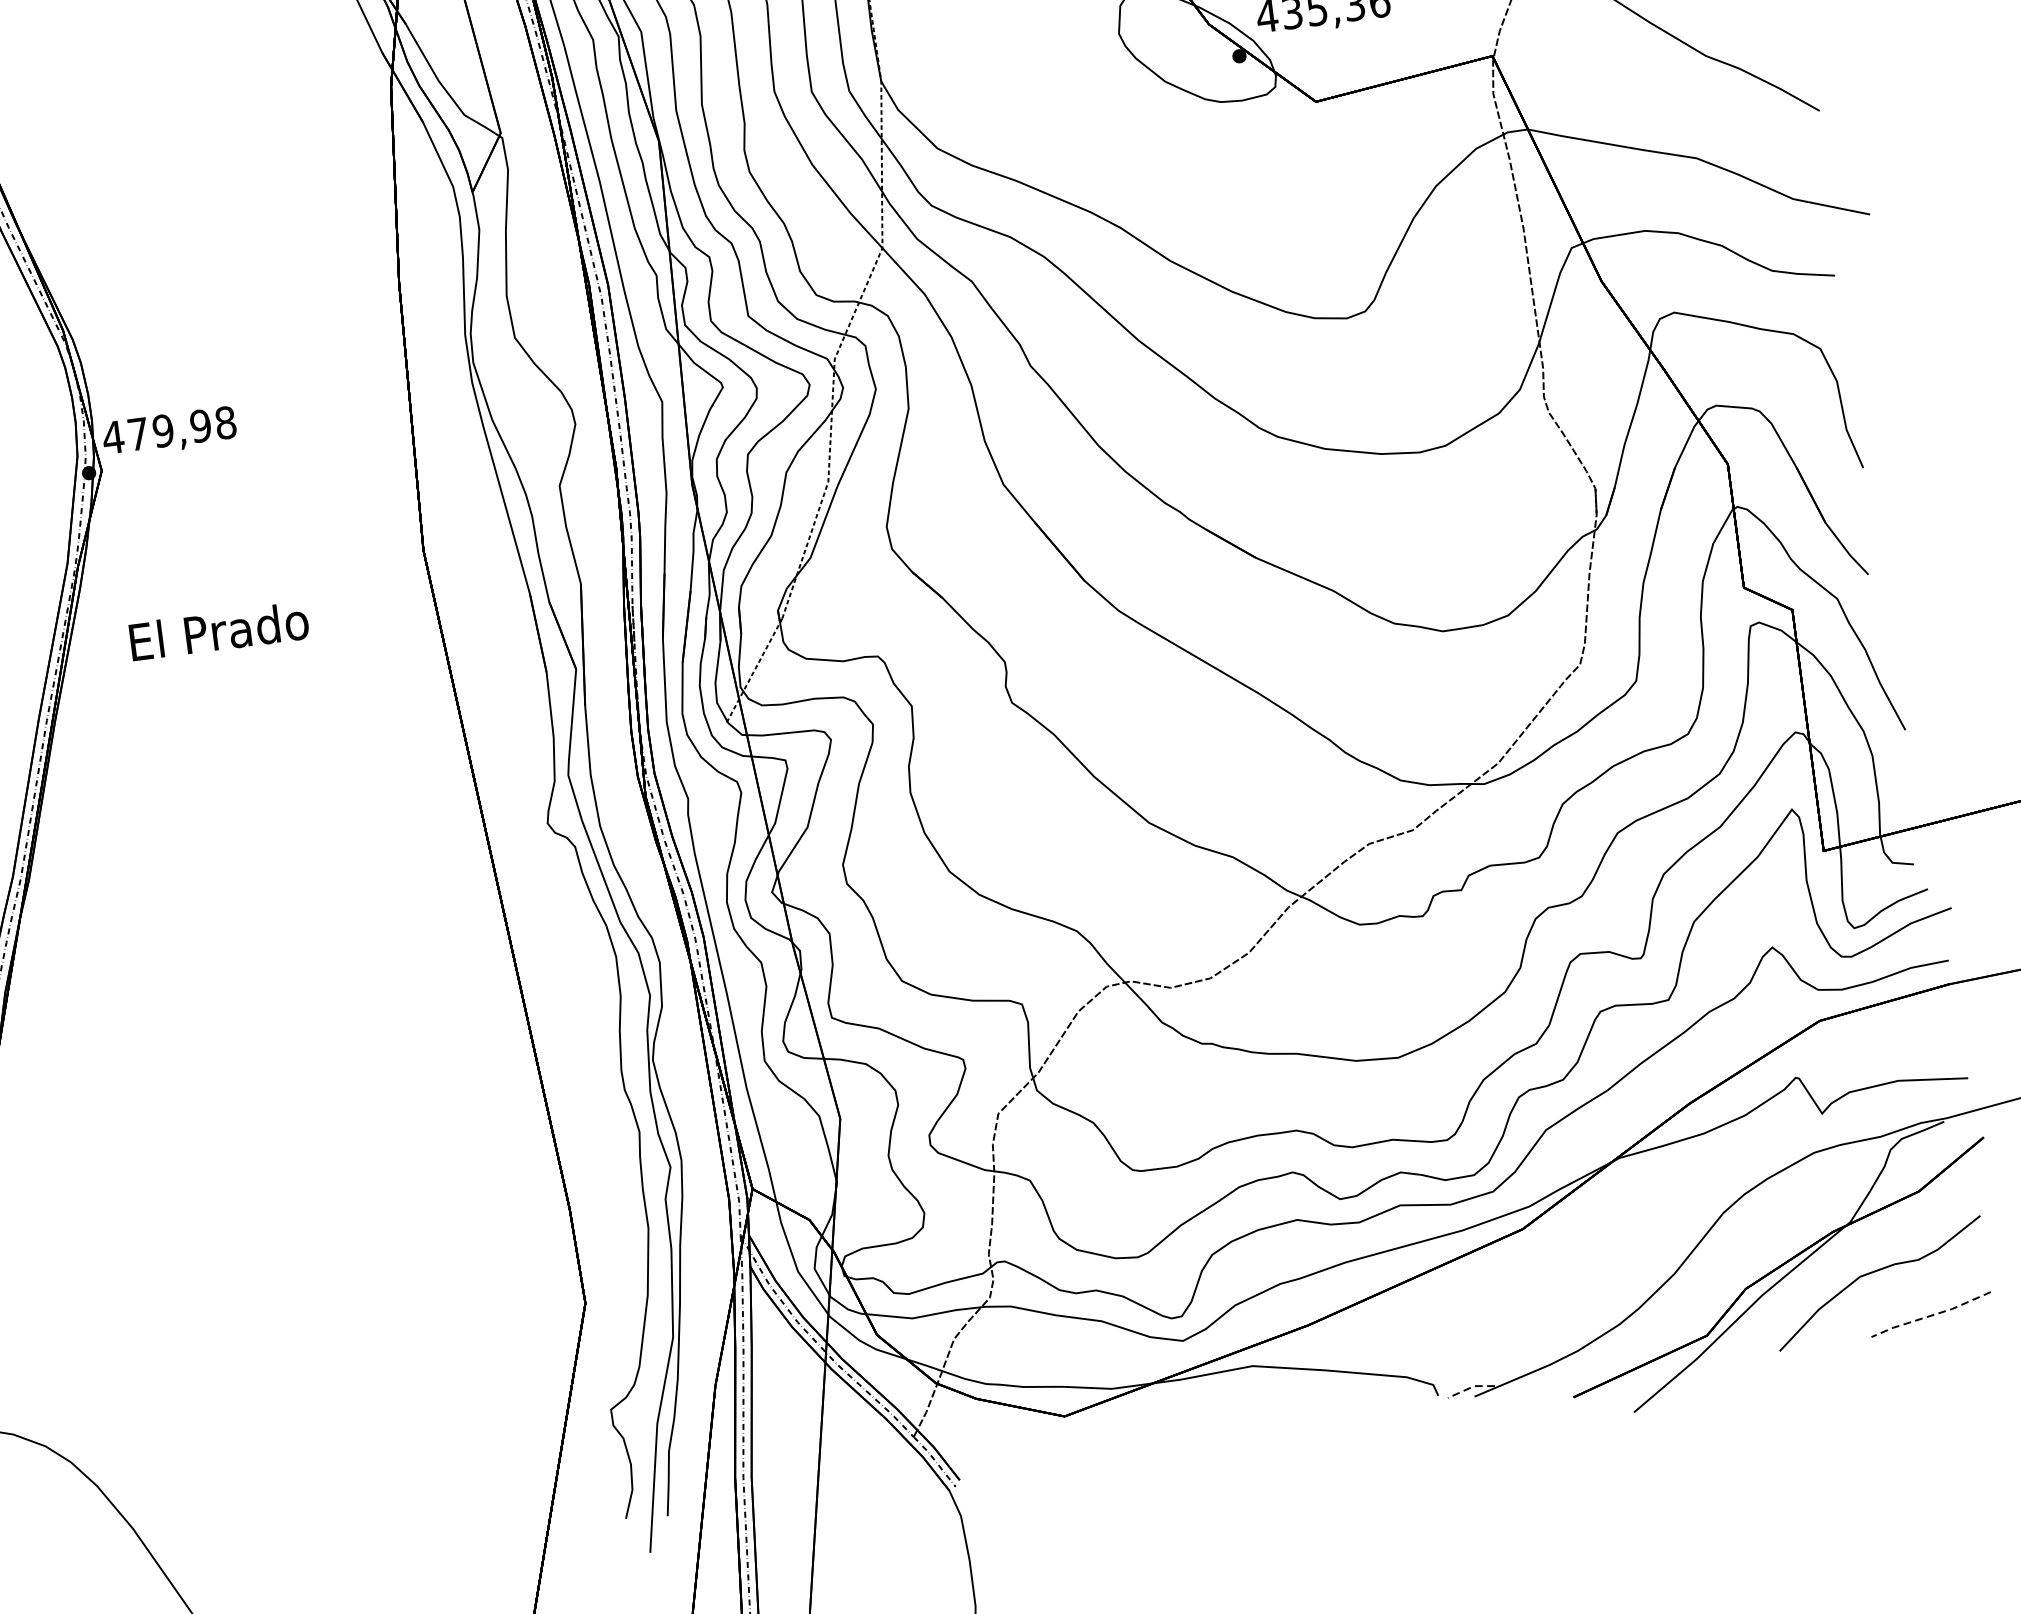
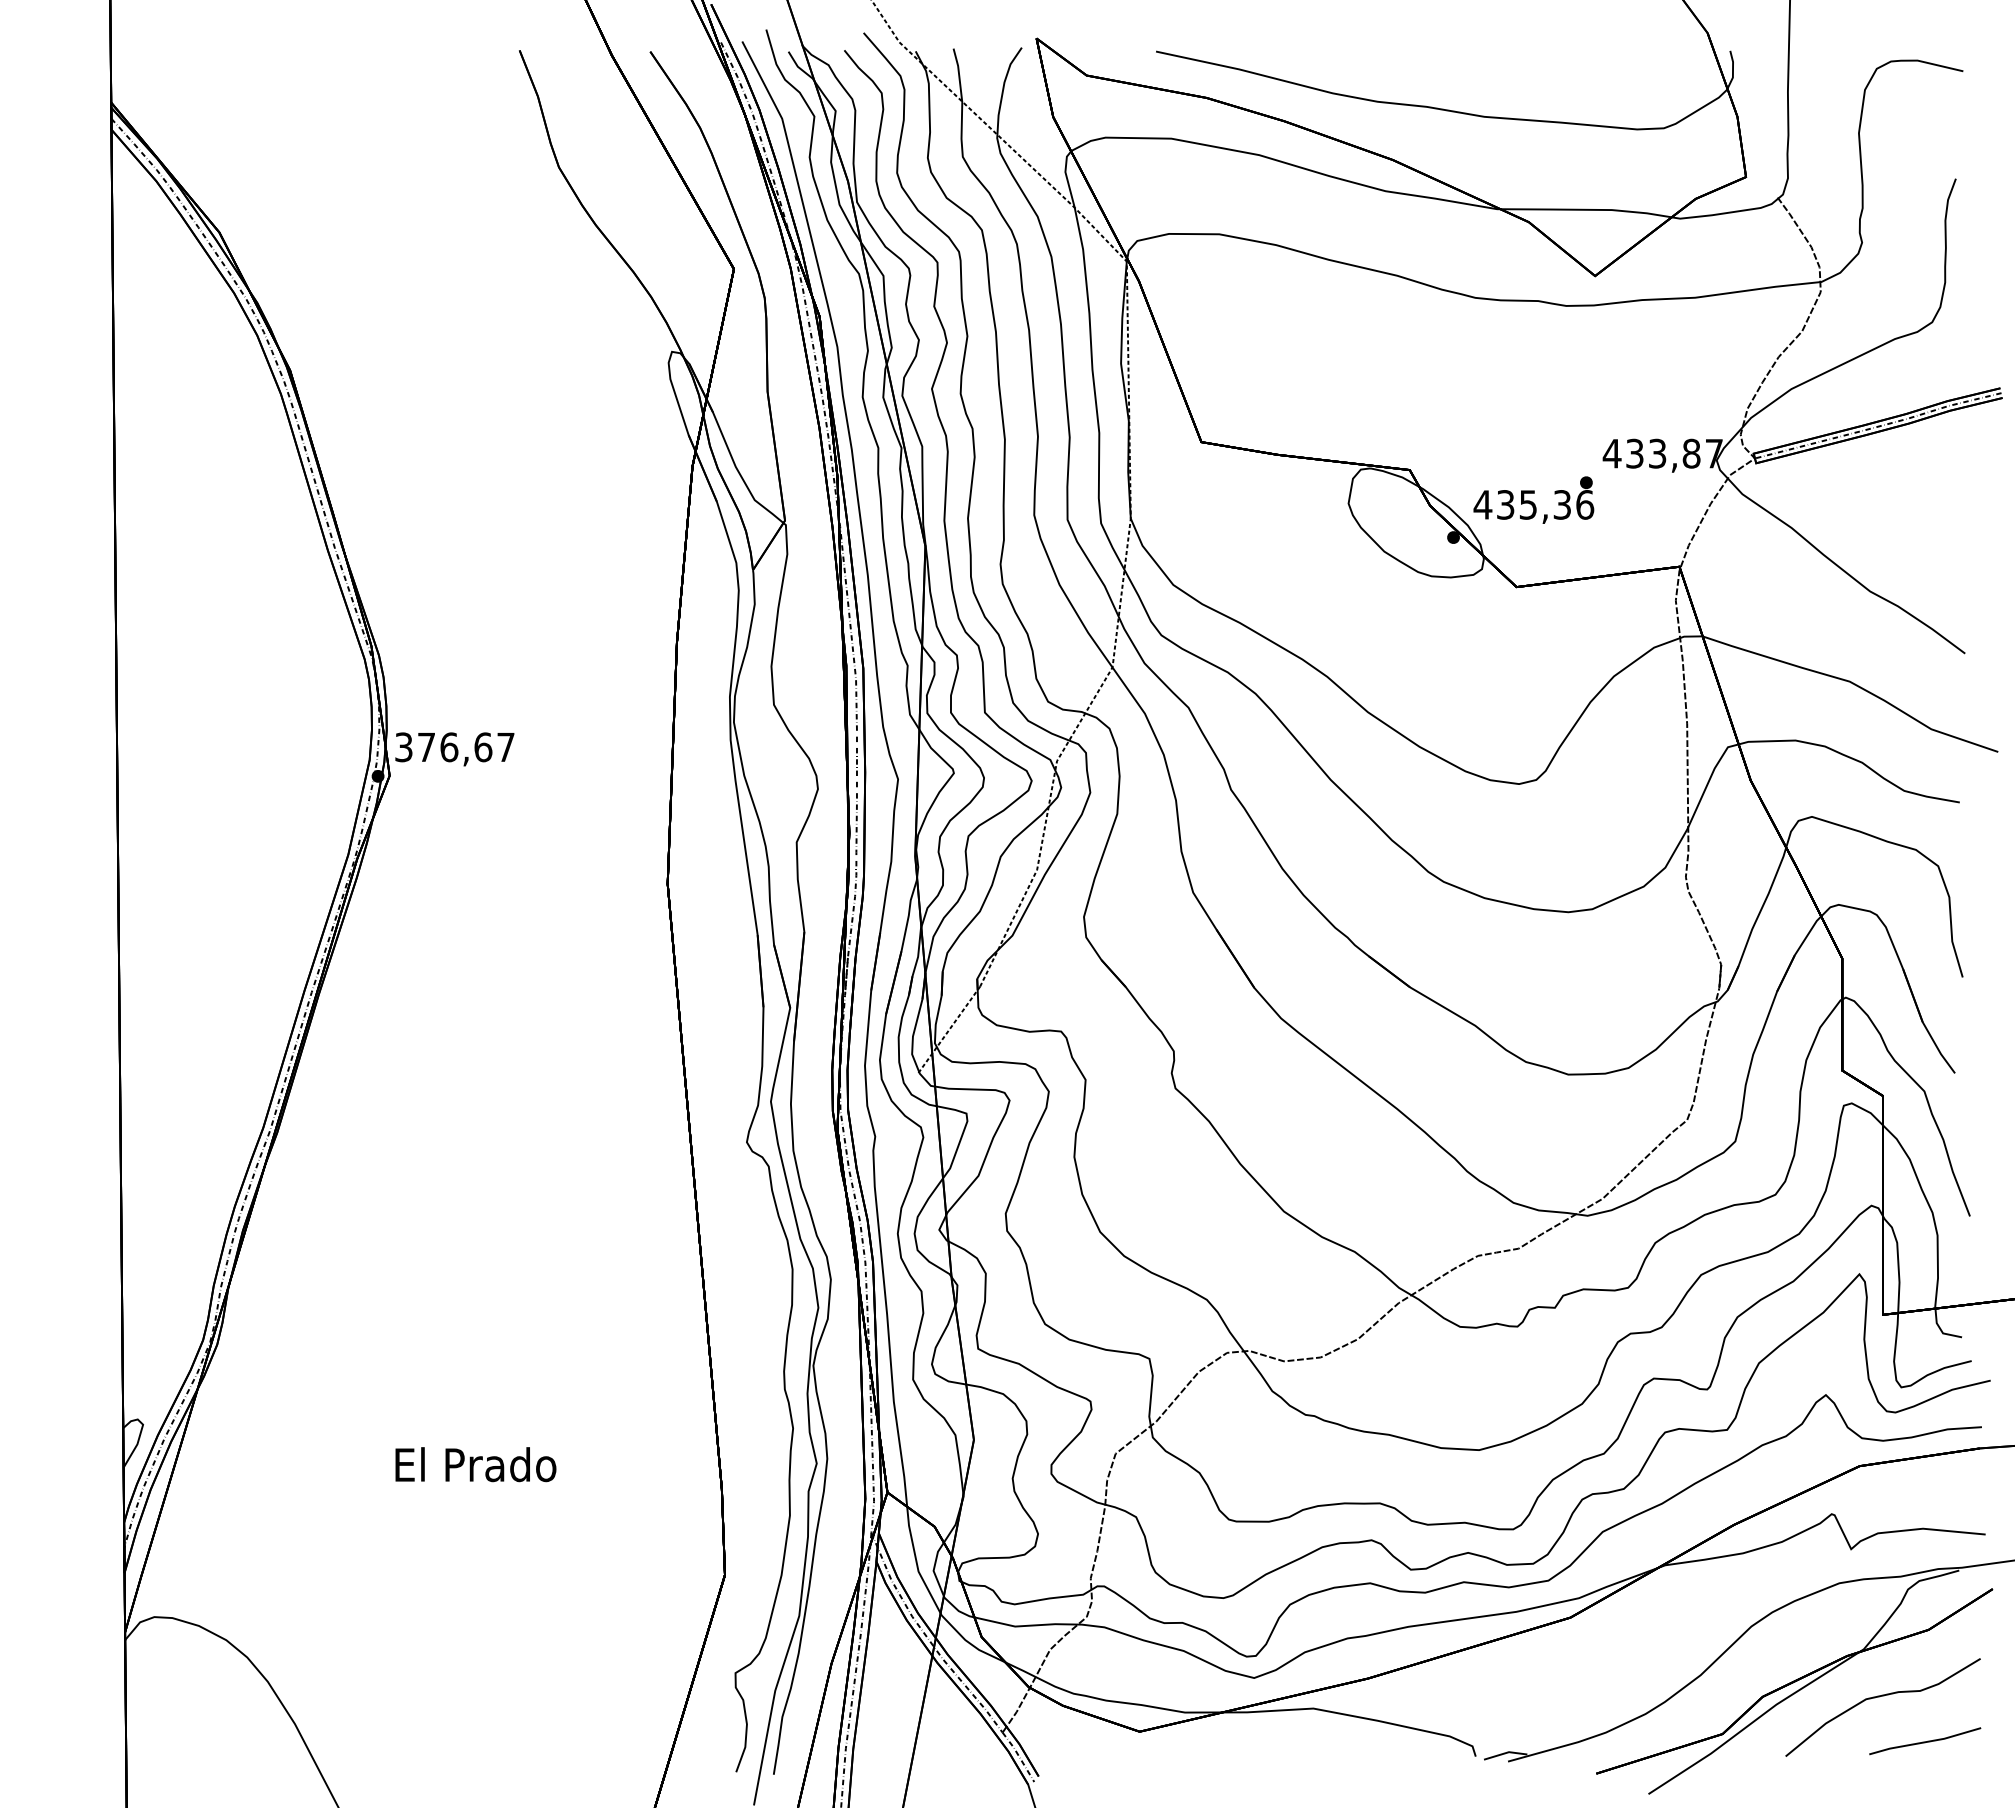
text: (169, 430) -> (454, 747), 479,98 -> 376,67
text: (218, 631) -> (475, 1464), moved
line: (1930, 1316) -> (1924, 1742), dashed -> solid
line: (1470, 1388) -> (1505, 1753), dashed -> solid

